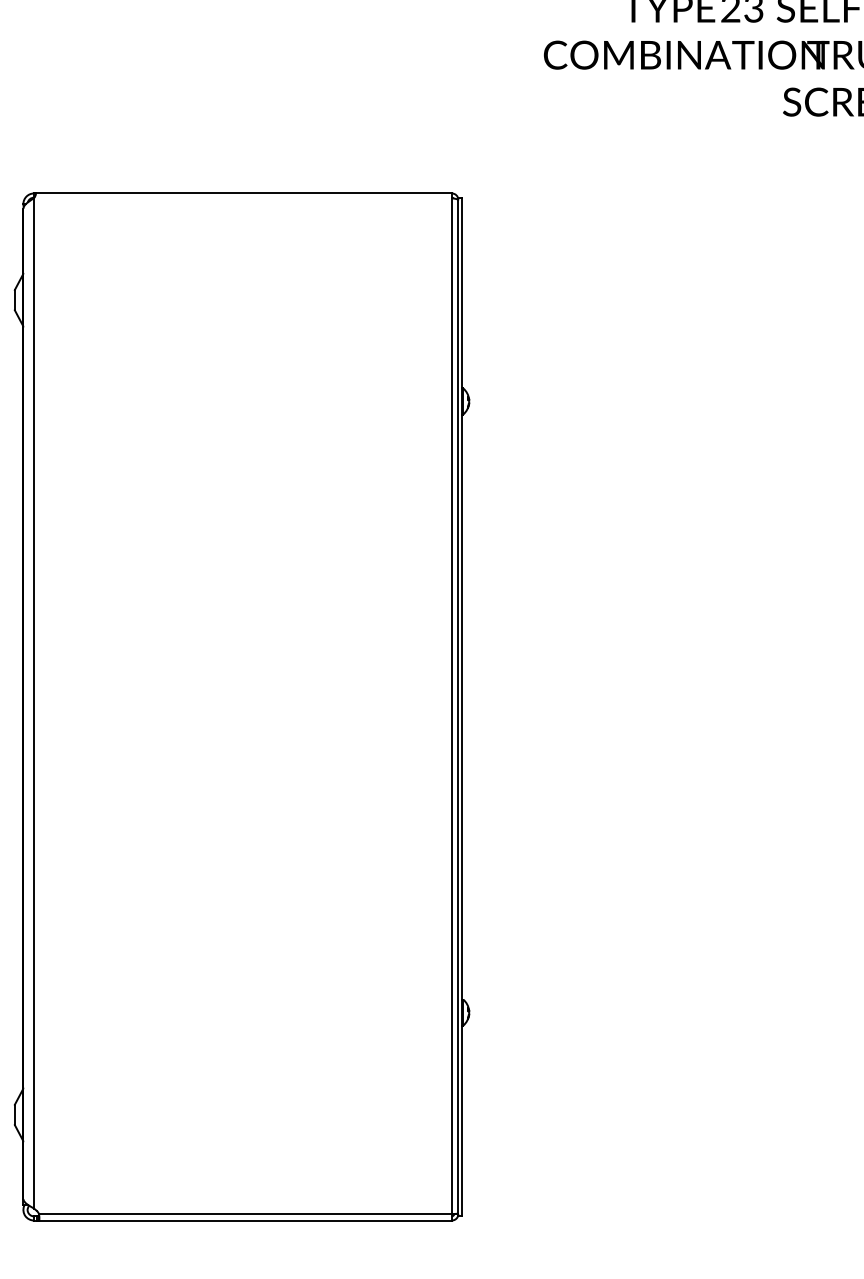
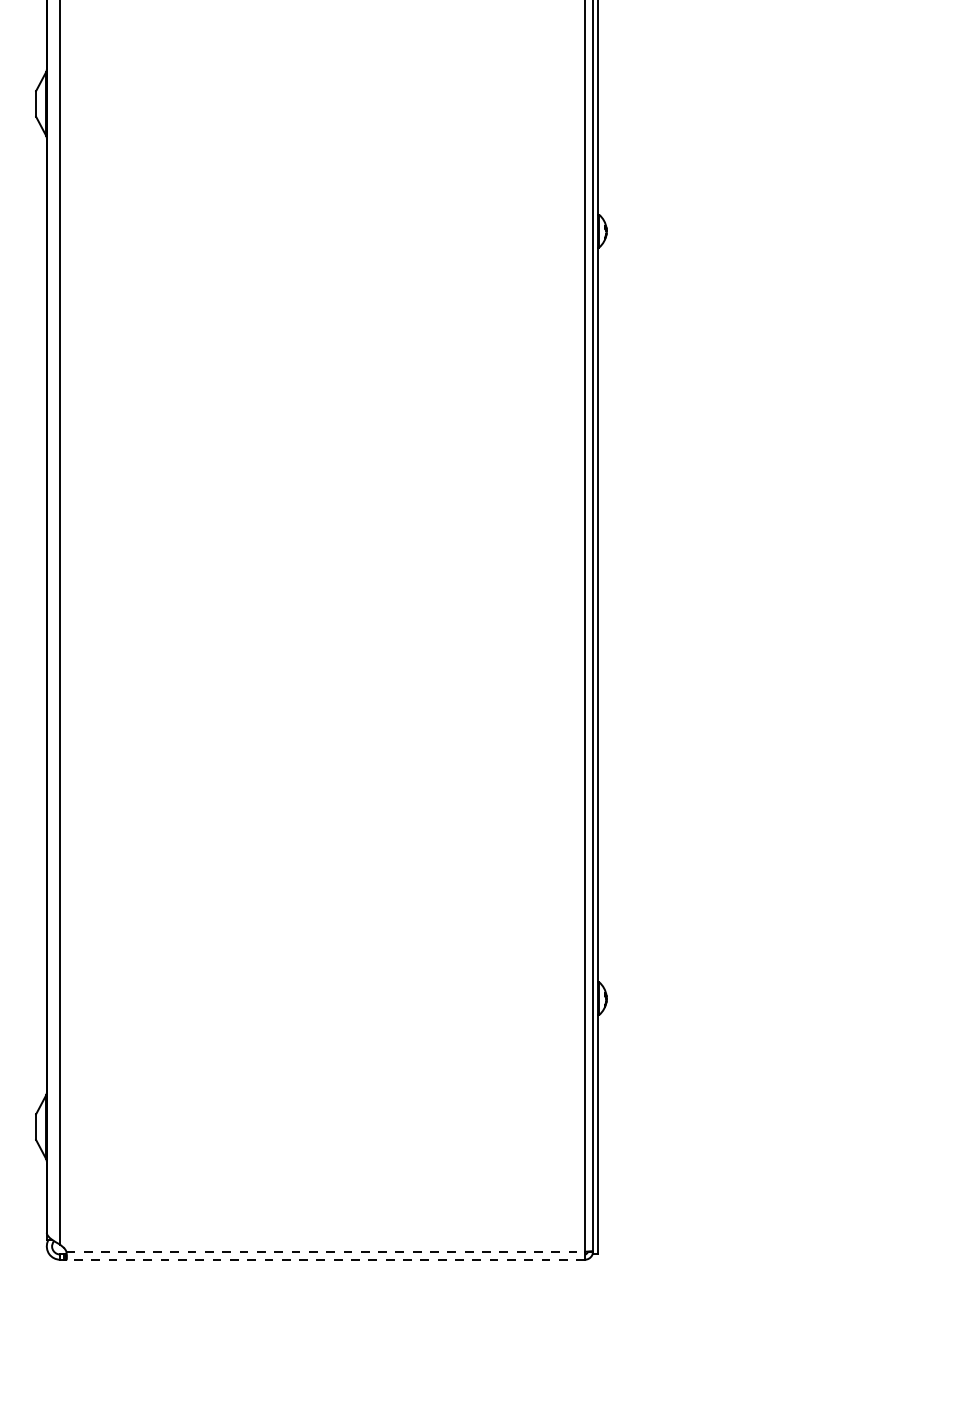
line: (246, 1214) -> (326, 1252), solid -> dashed
line: (245, 1220) -> (325, 1259), solid -> dashed

